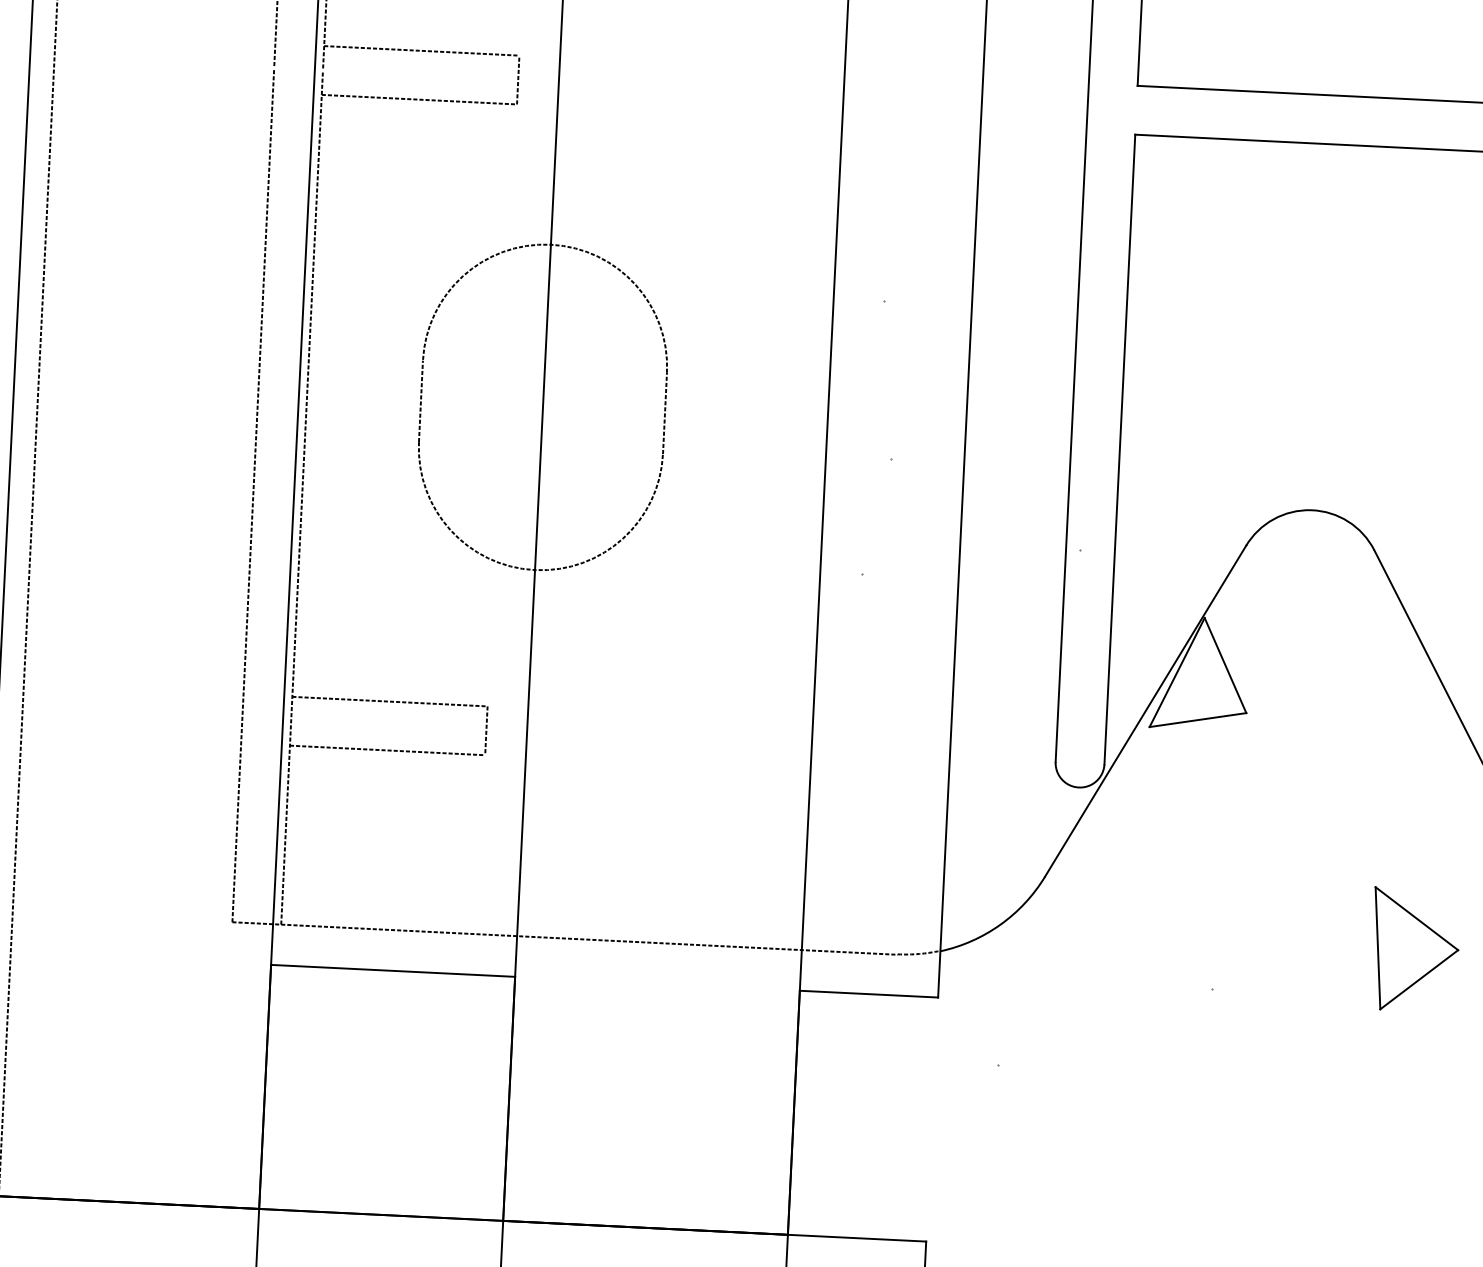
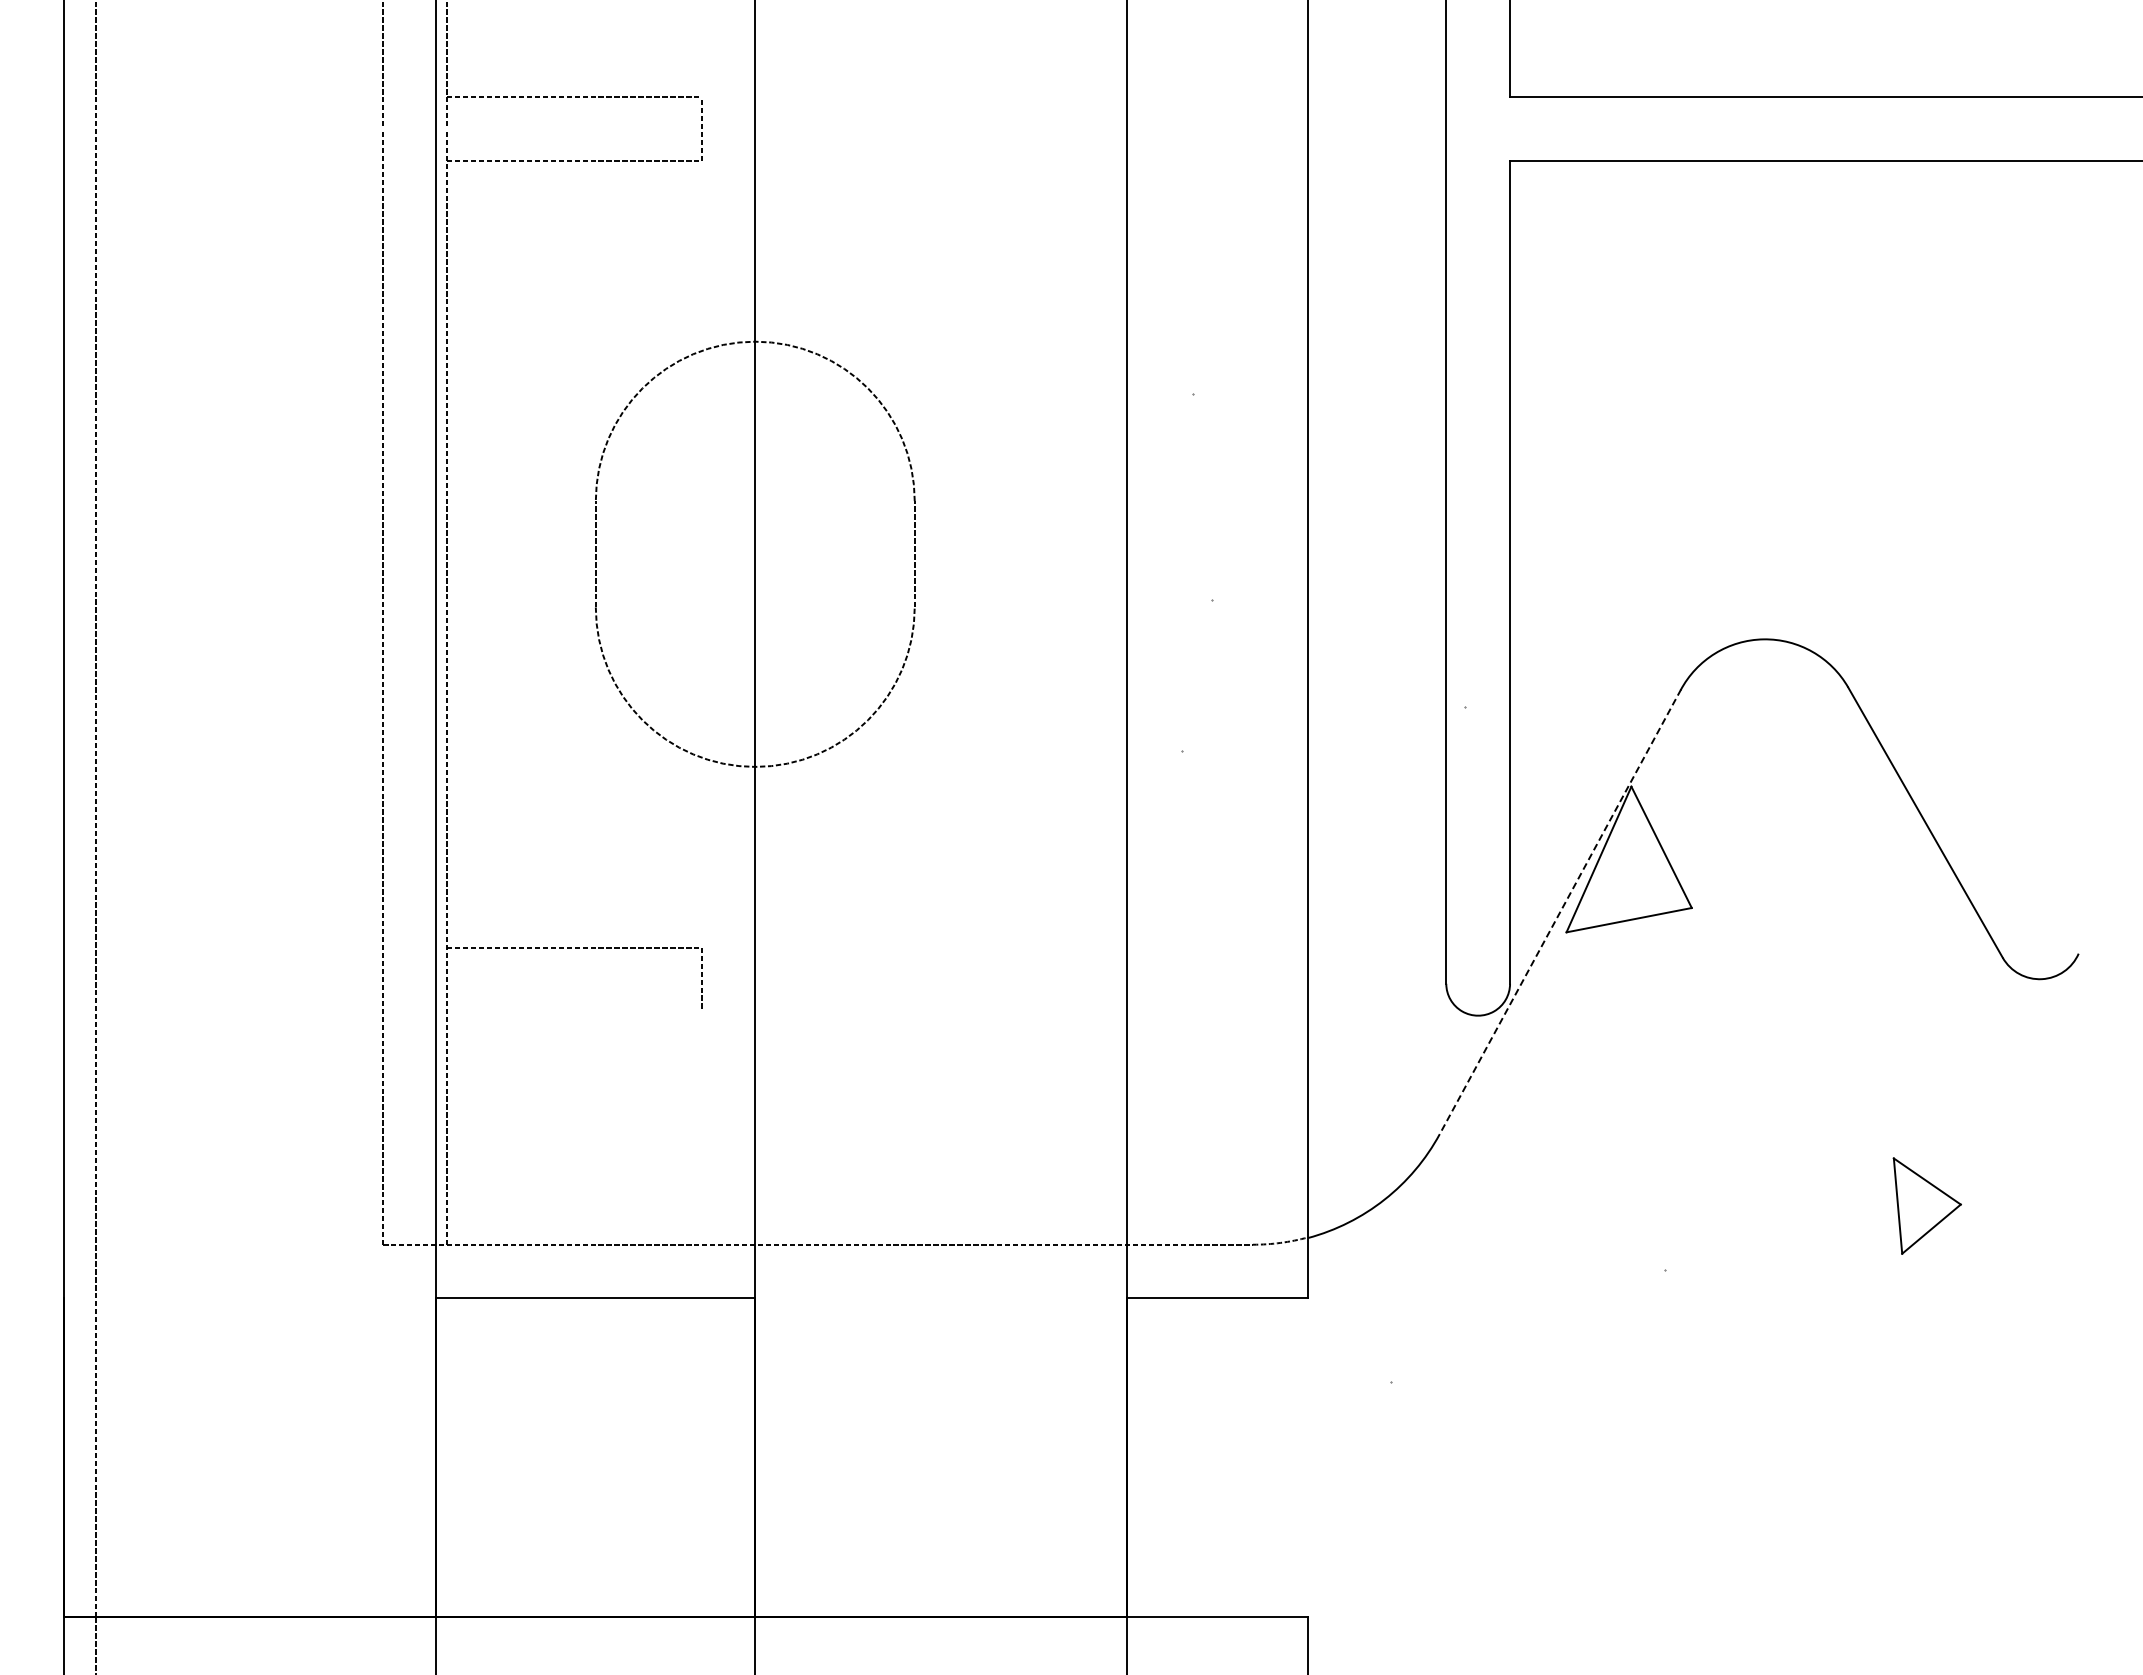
line: (1145, 710) -> (1560, 911), solid -> dashed
line: (387, 750) -> (574, 1011), removed
part: (1415, 949) -> (1927, 1205), size x0.6

